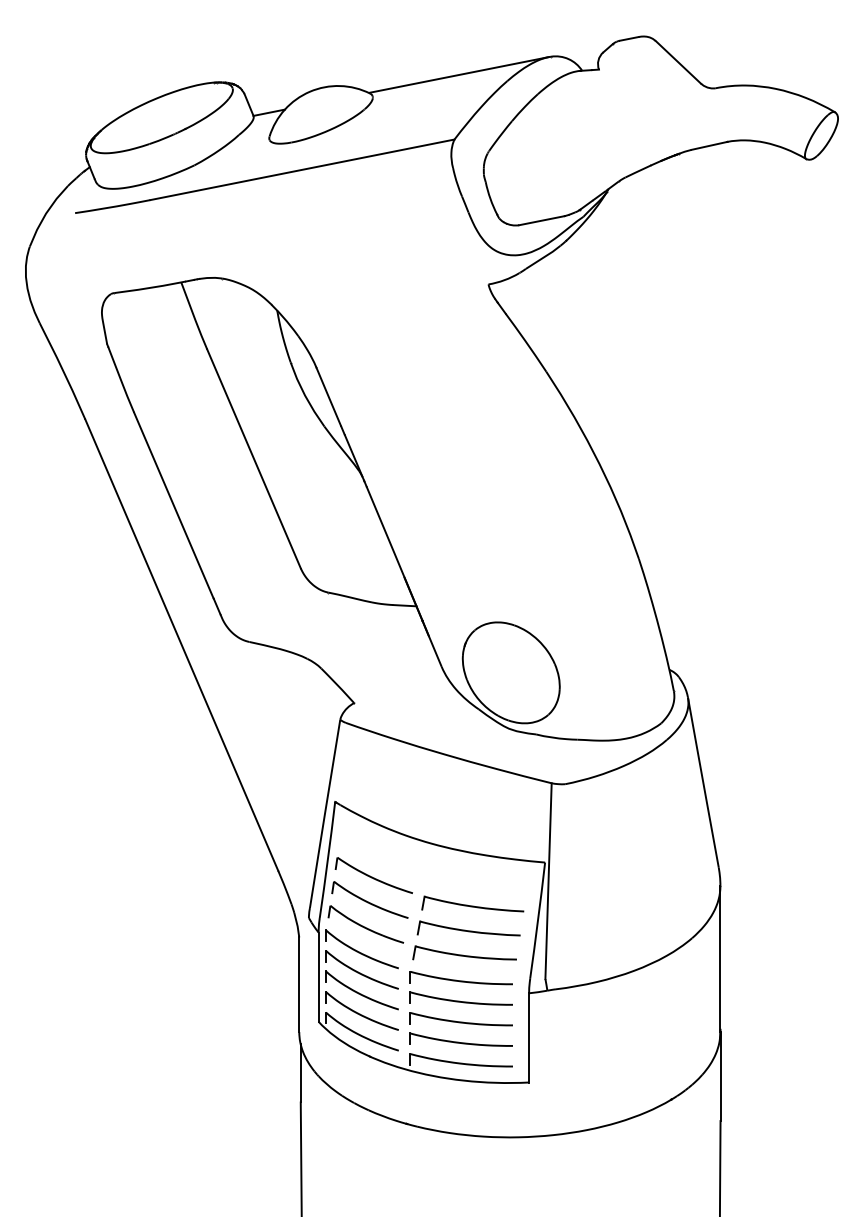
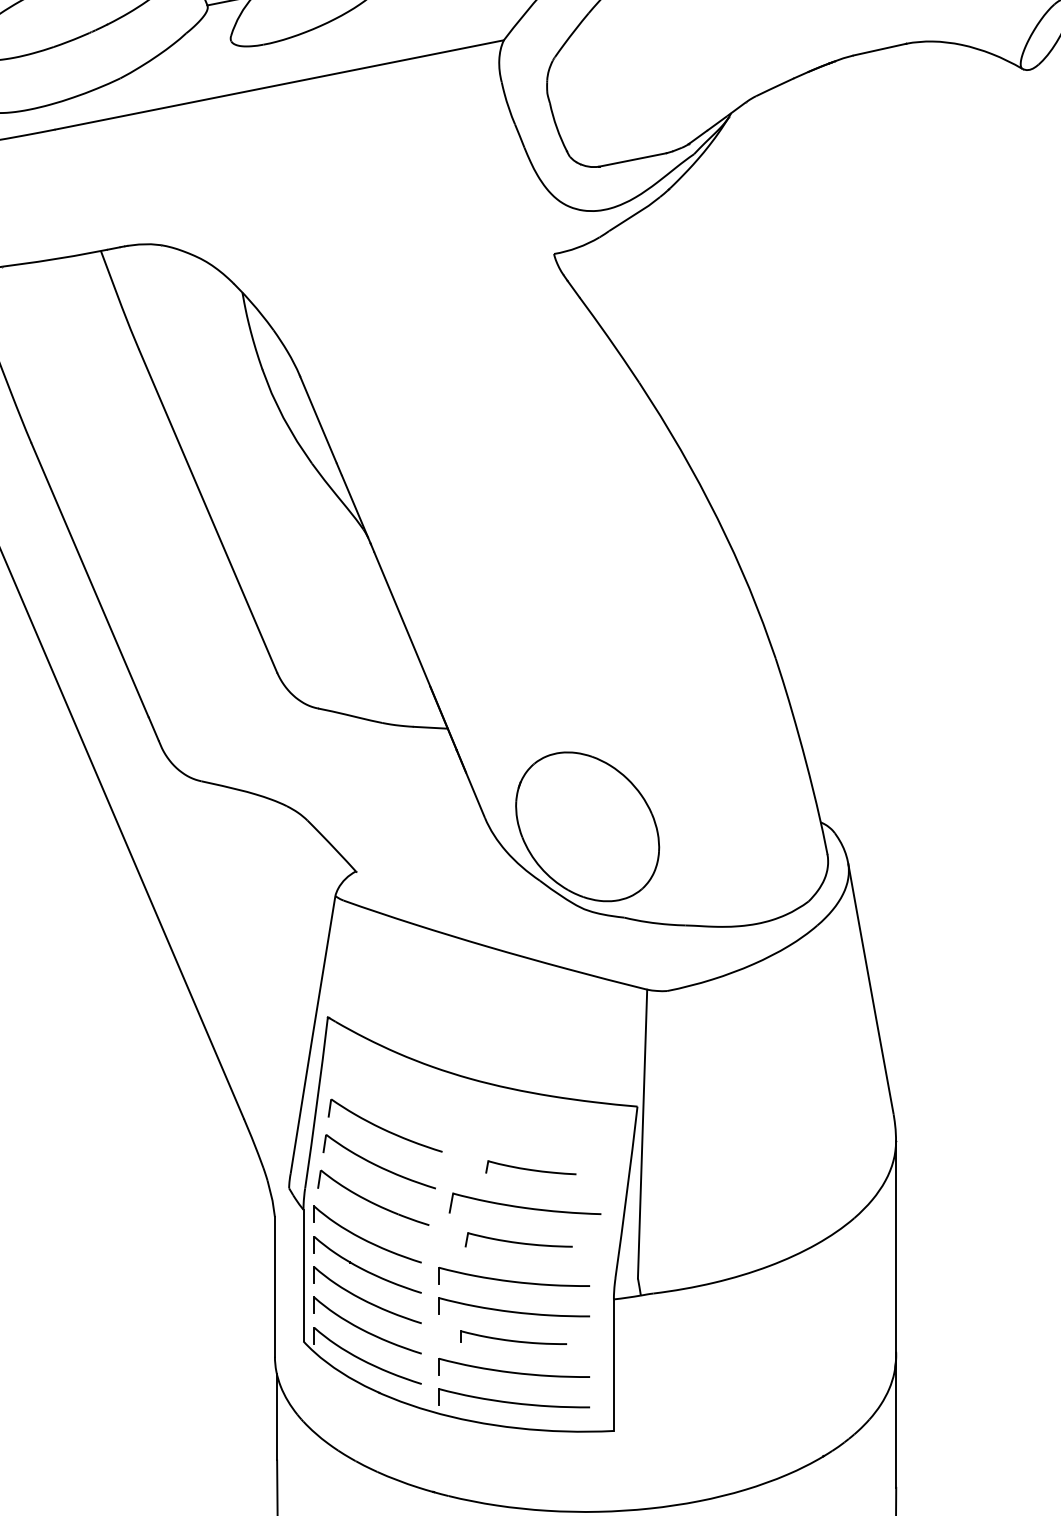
part: (472, 903) -> (530, 1166), size x0.6
part: (464, 952) -> (518, 1239), size x0.7
part: (460, 1019) -> (512, 1338), size x0.7

